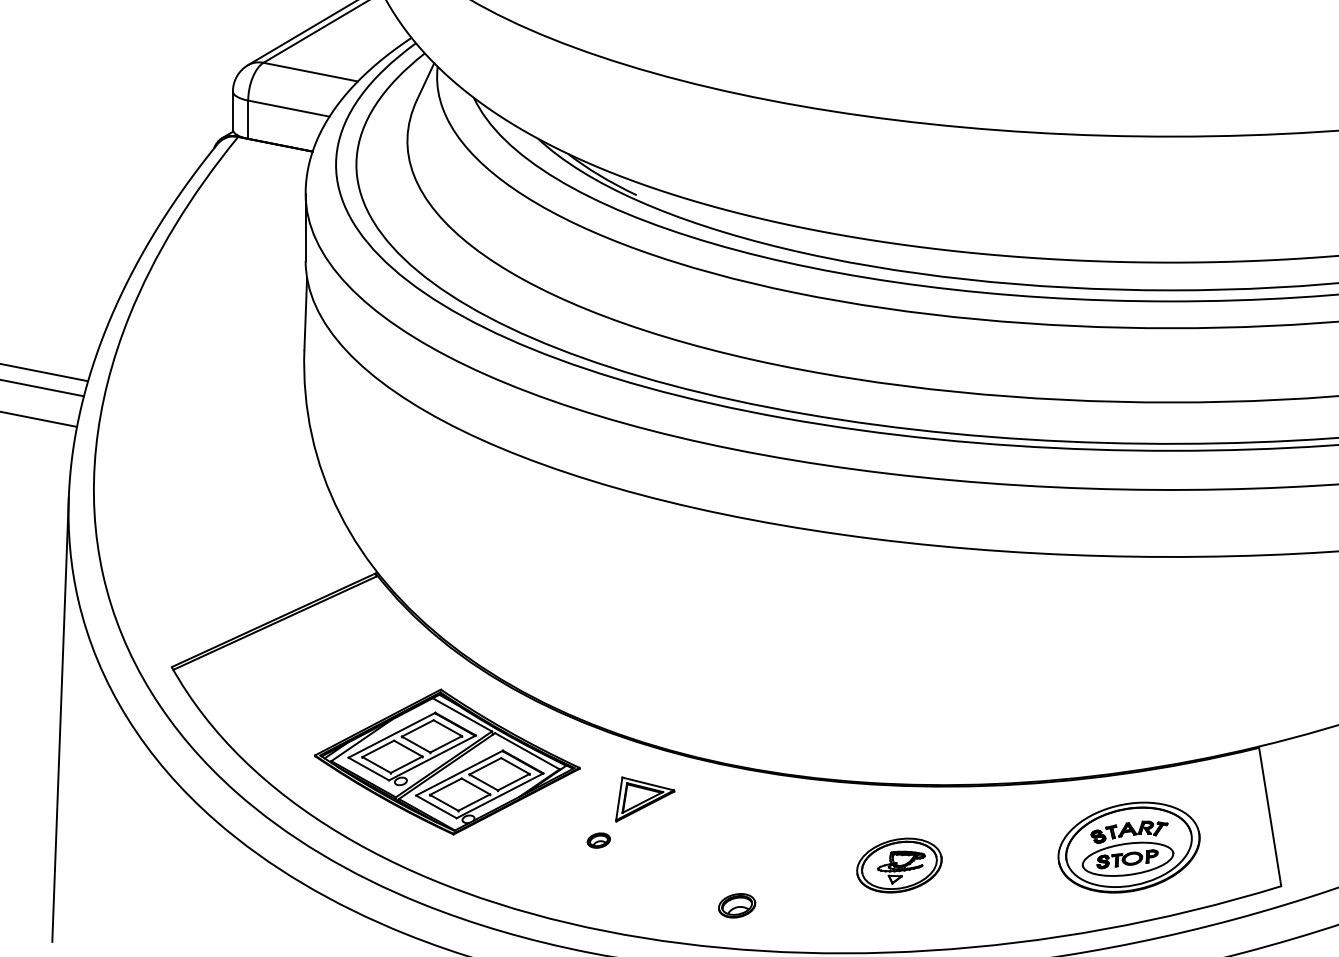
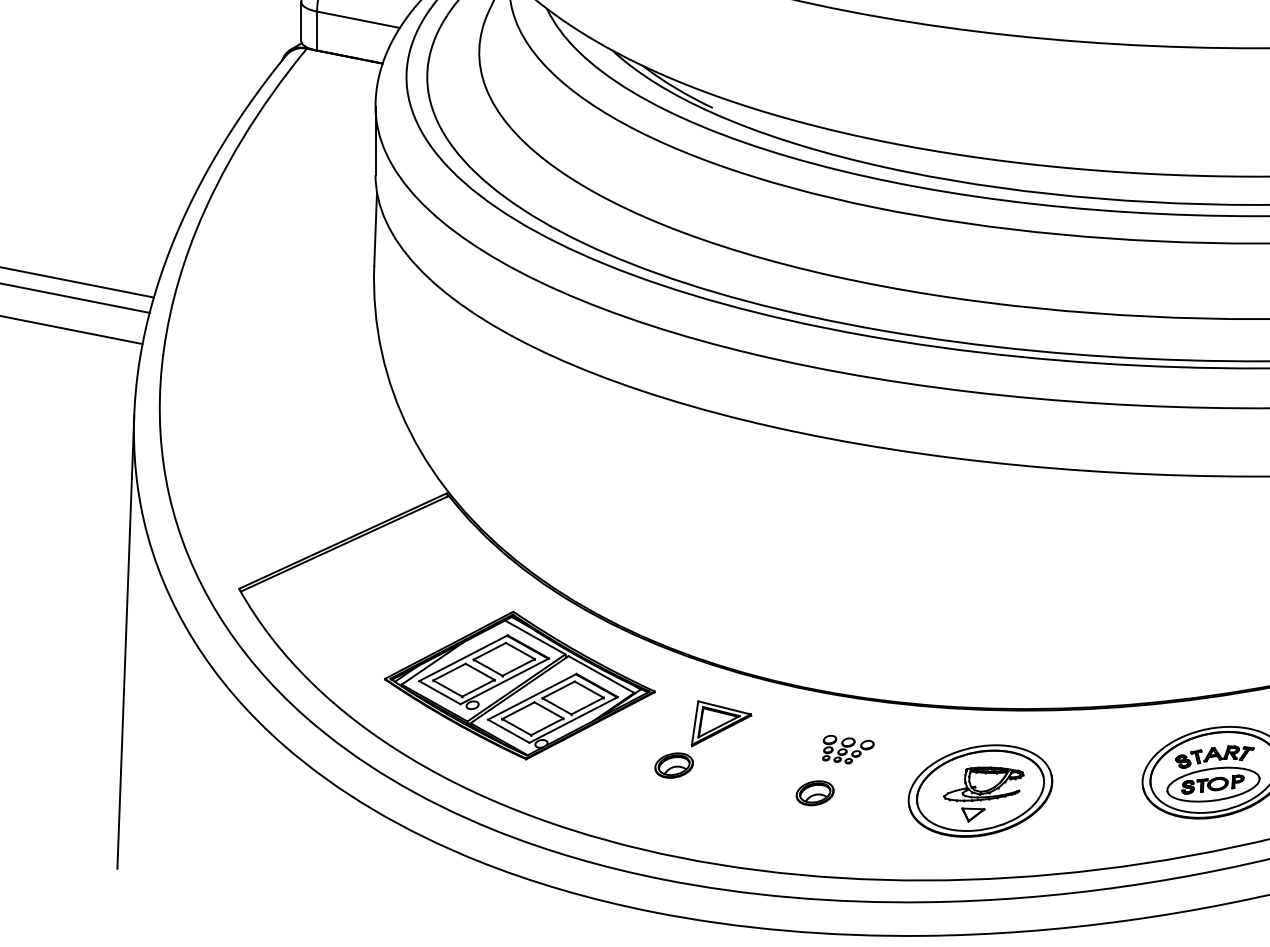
part: (769, 824) -> (848, 749), added
part: (598, 840) -> (673, 765), size x1.67
part: (899, 865) -> (980, 790), size x1.67
part: (737, 905) -> (815, 792), moved

